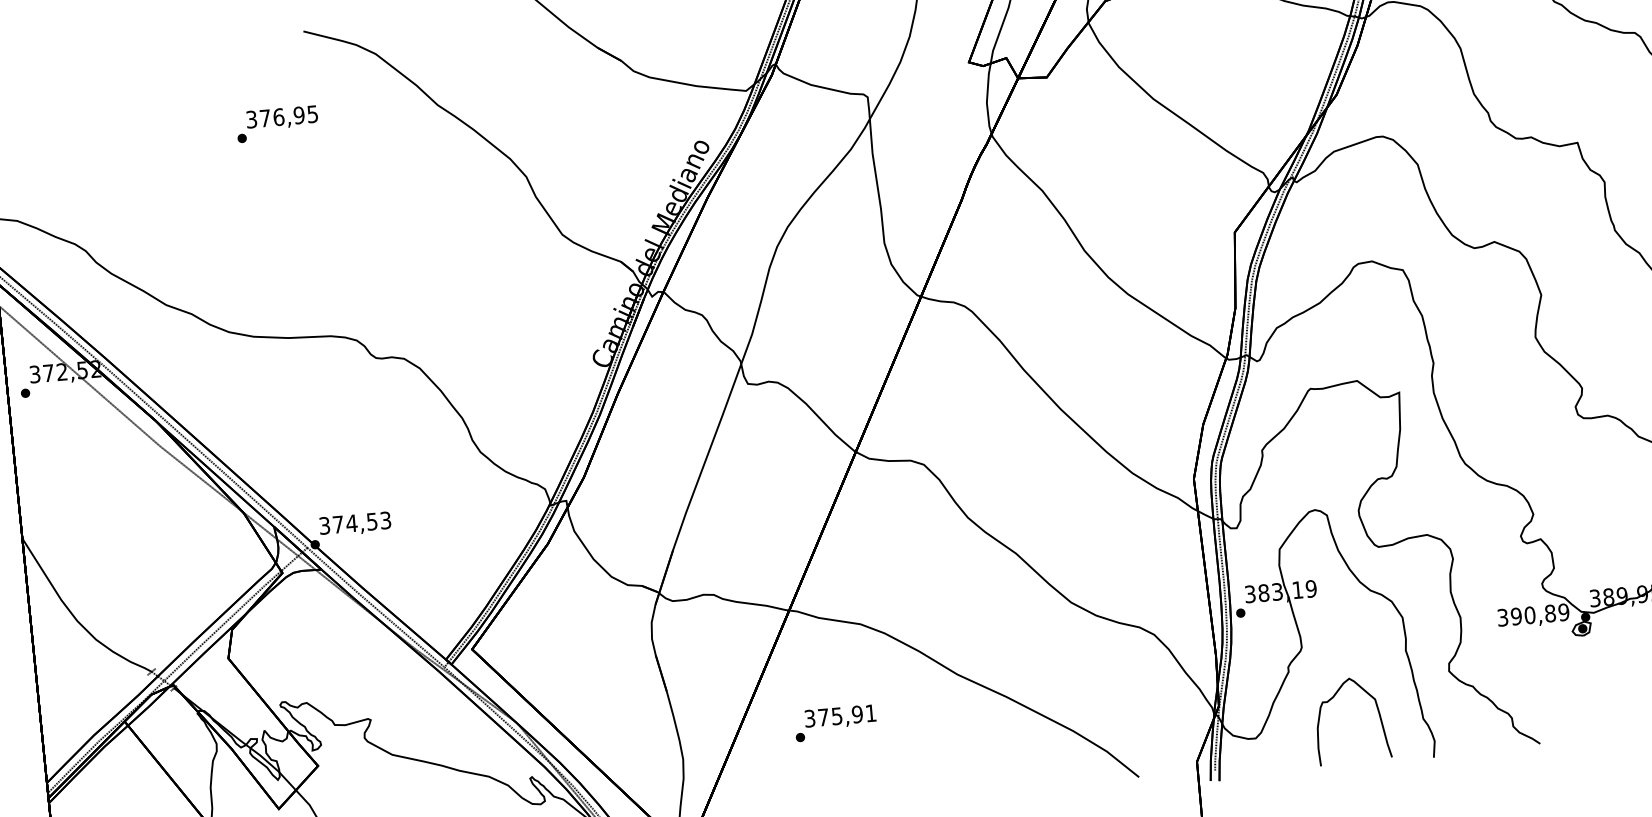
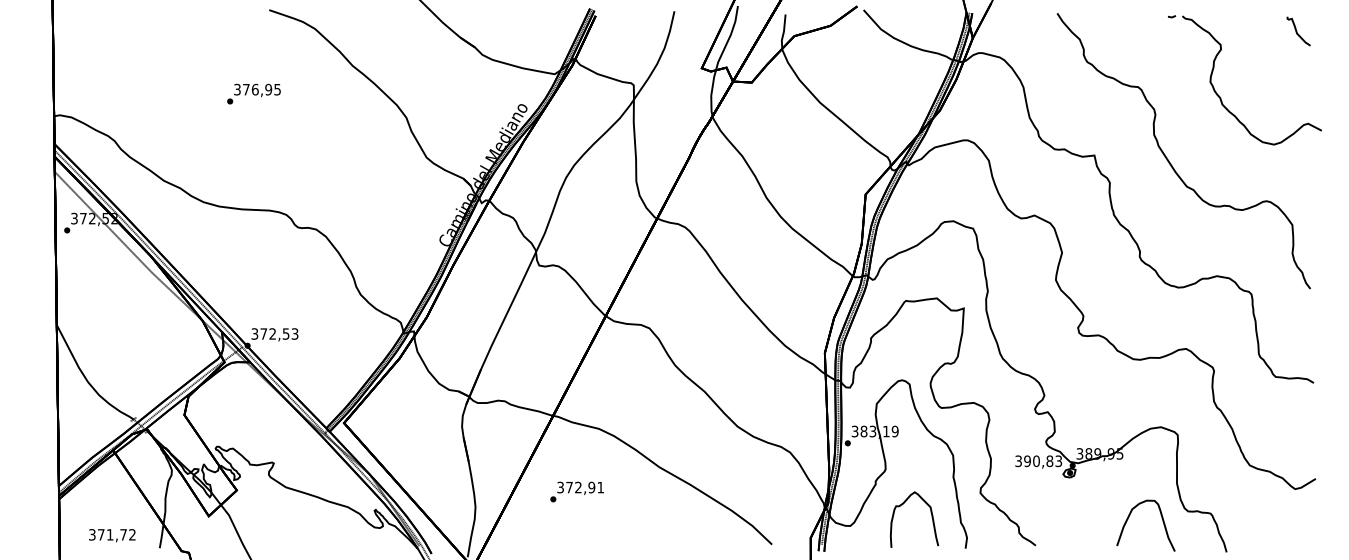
text: (276, 123) -> (253, 93), moved
text: (351, 522) -> (272, 333), 374,53 -> 372,53
text: (1563, 611) -> (1058, 460), 390,89 -> 390,83
text: (837, 716) -> (578, 487), 375,91 -> 372,91

